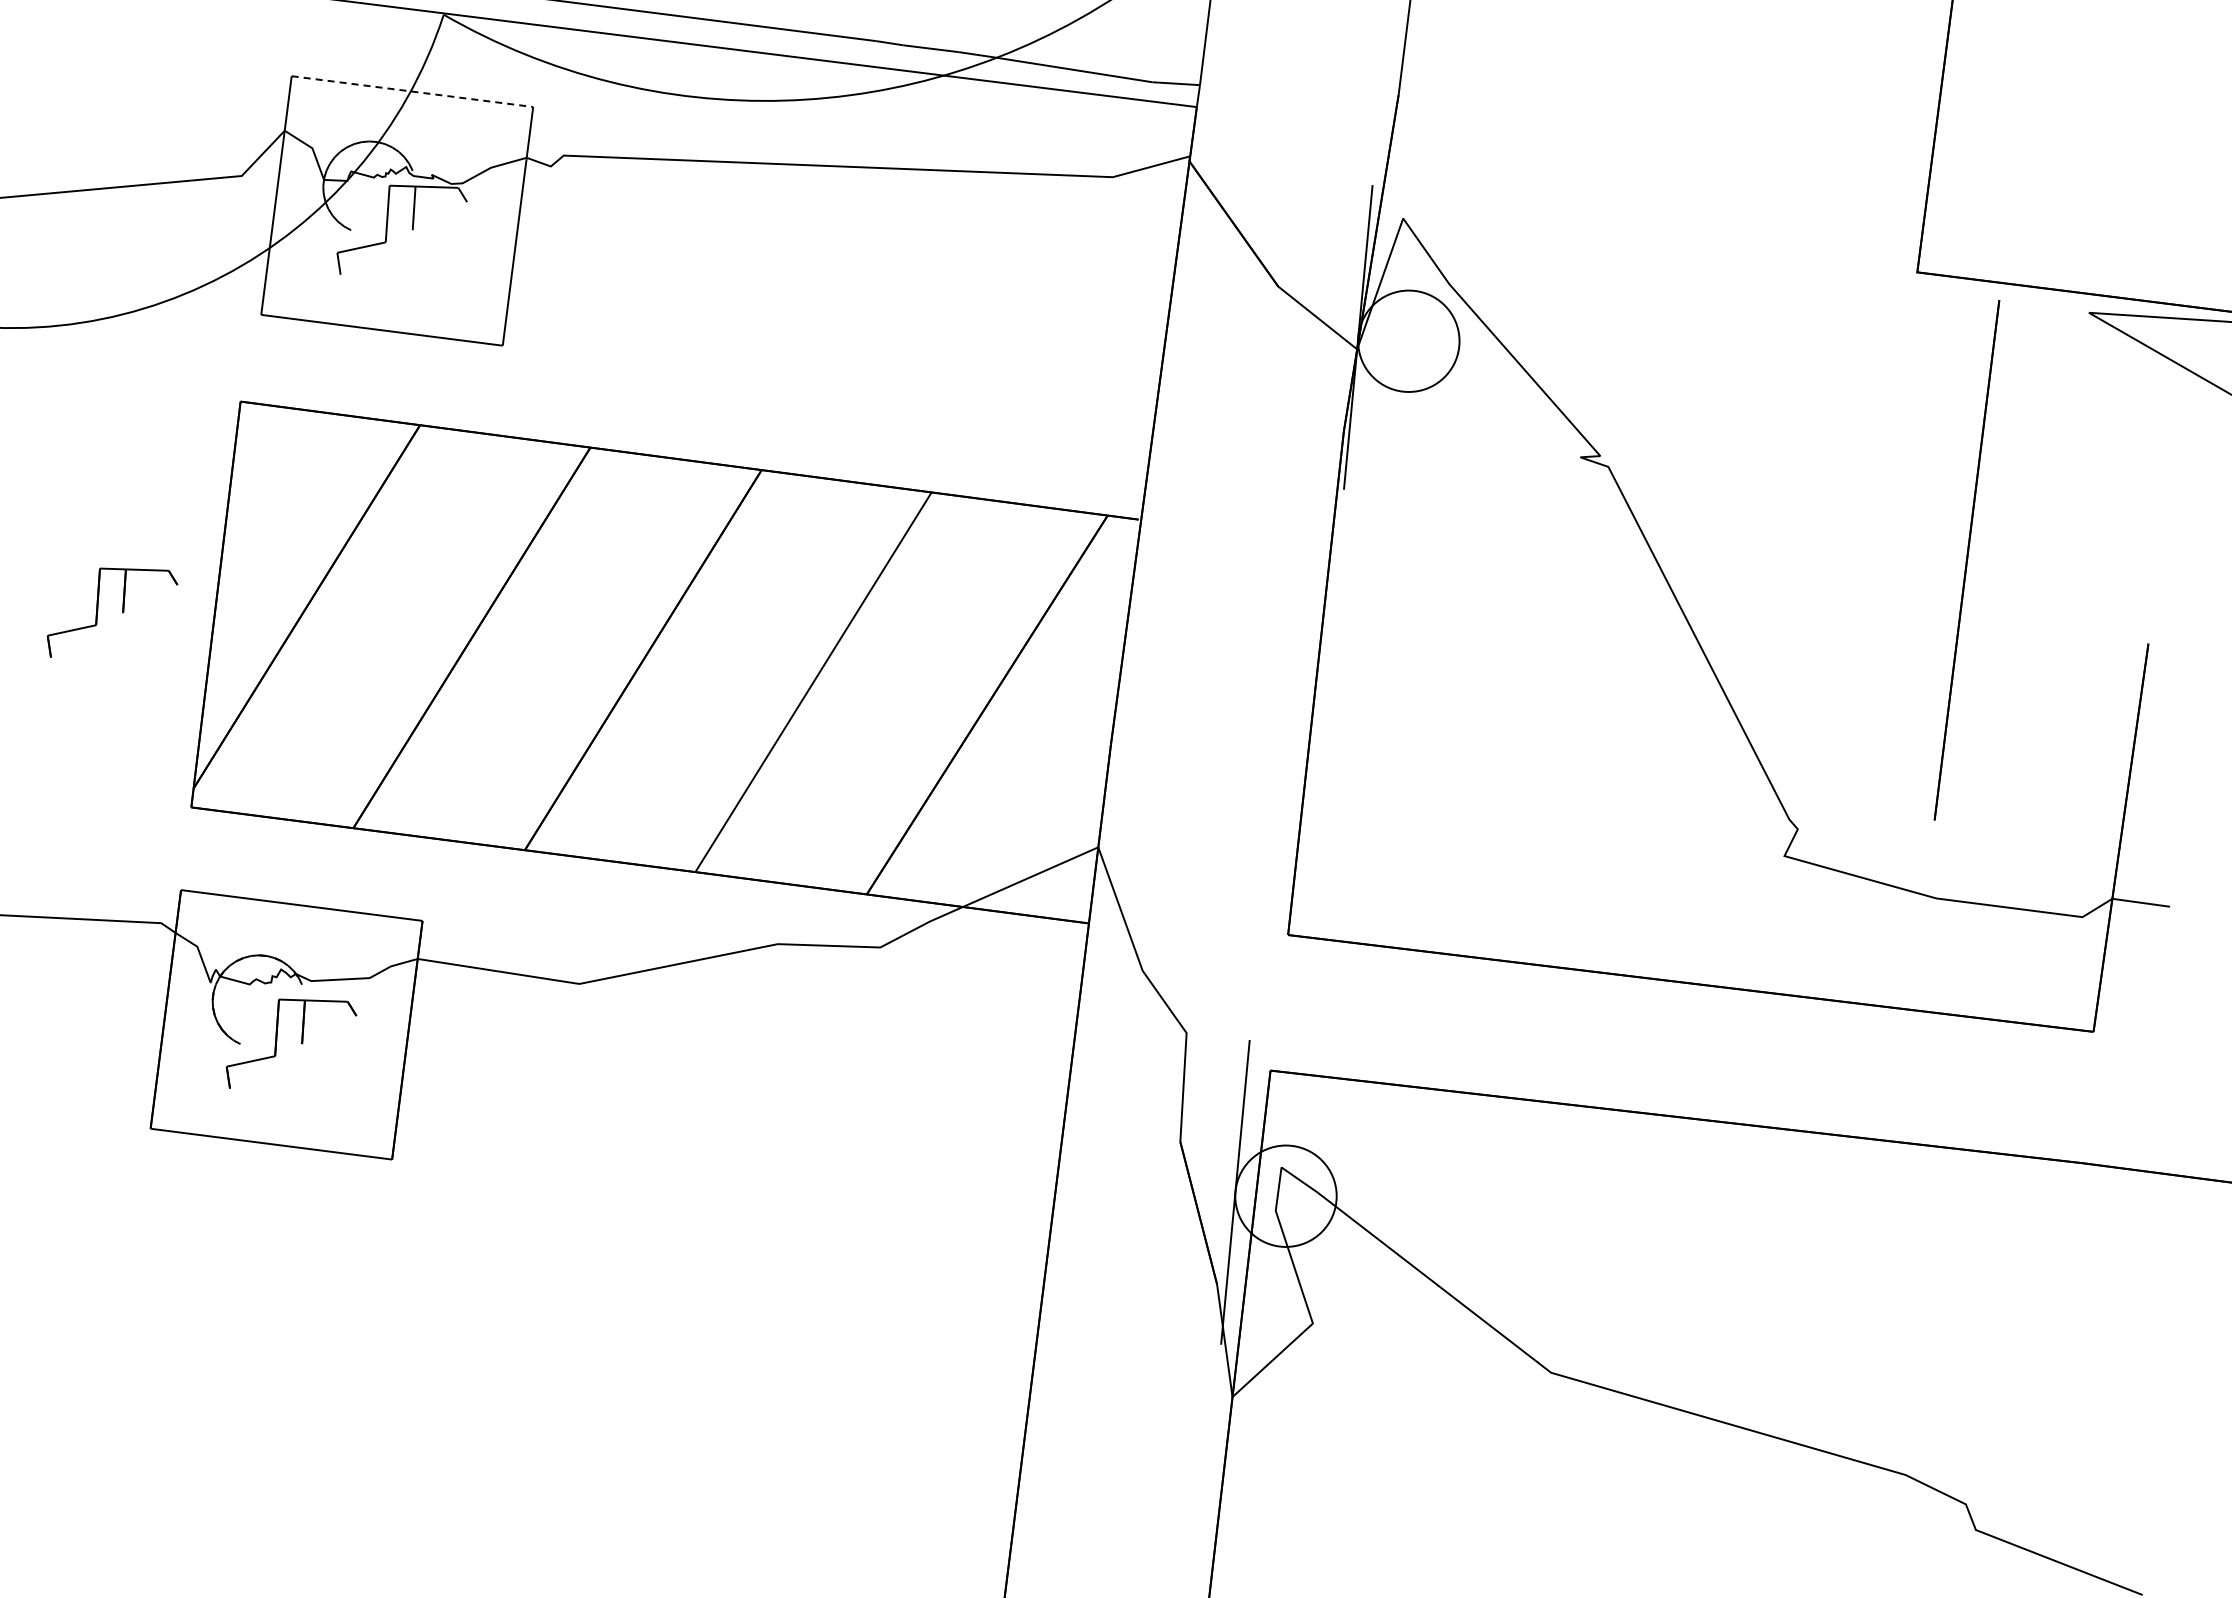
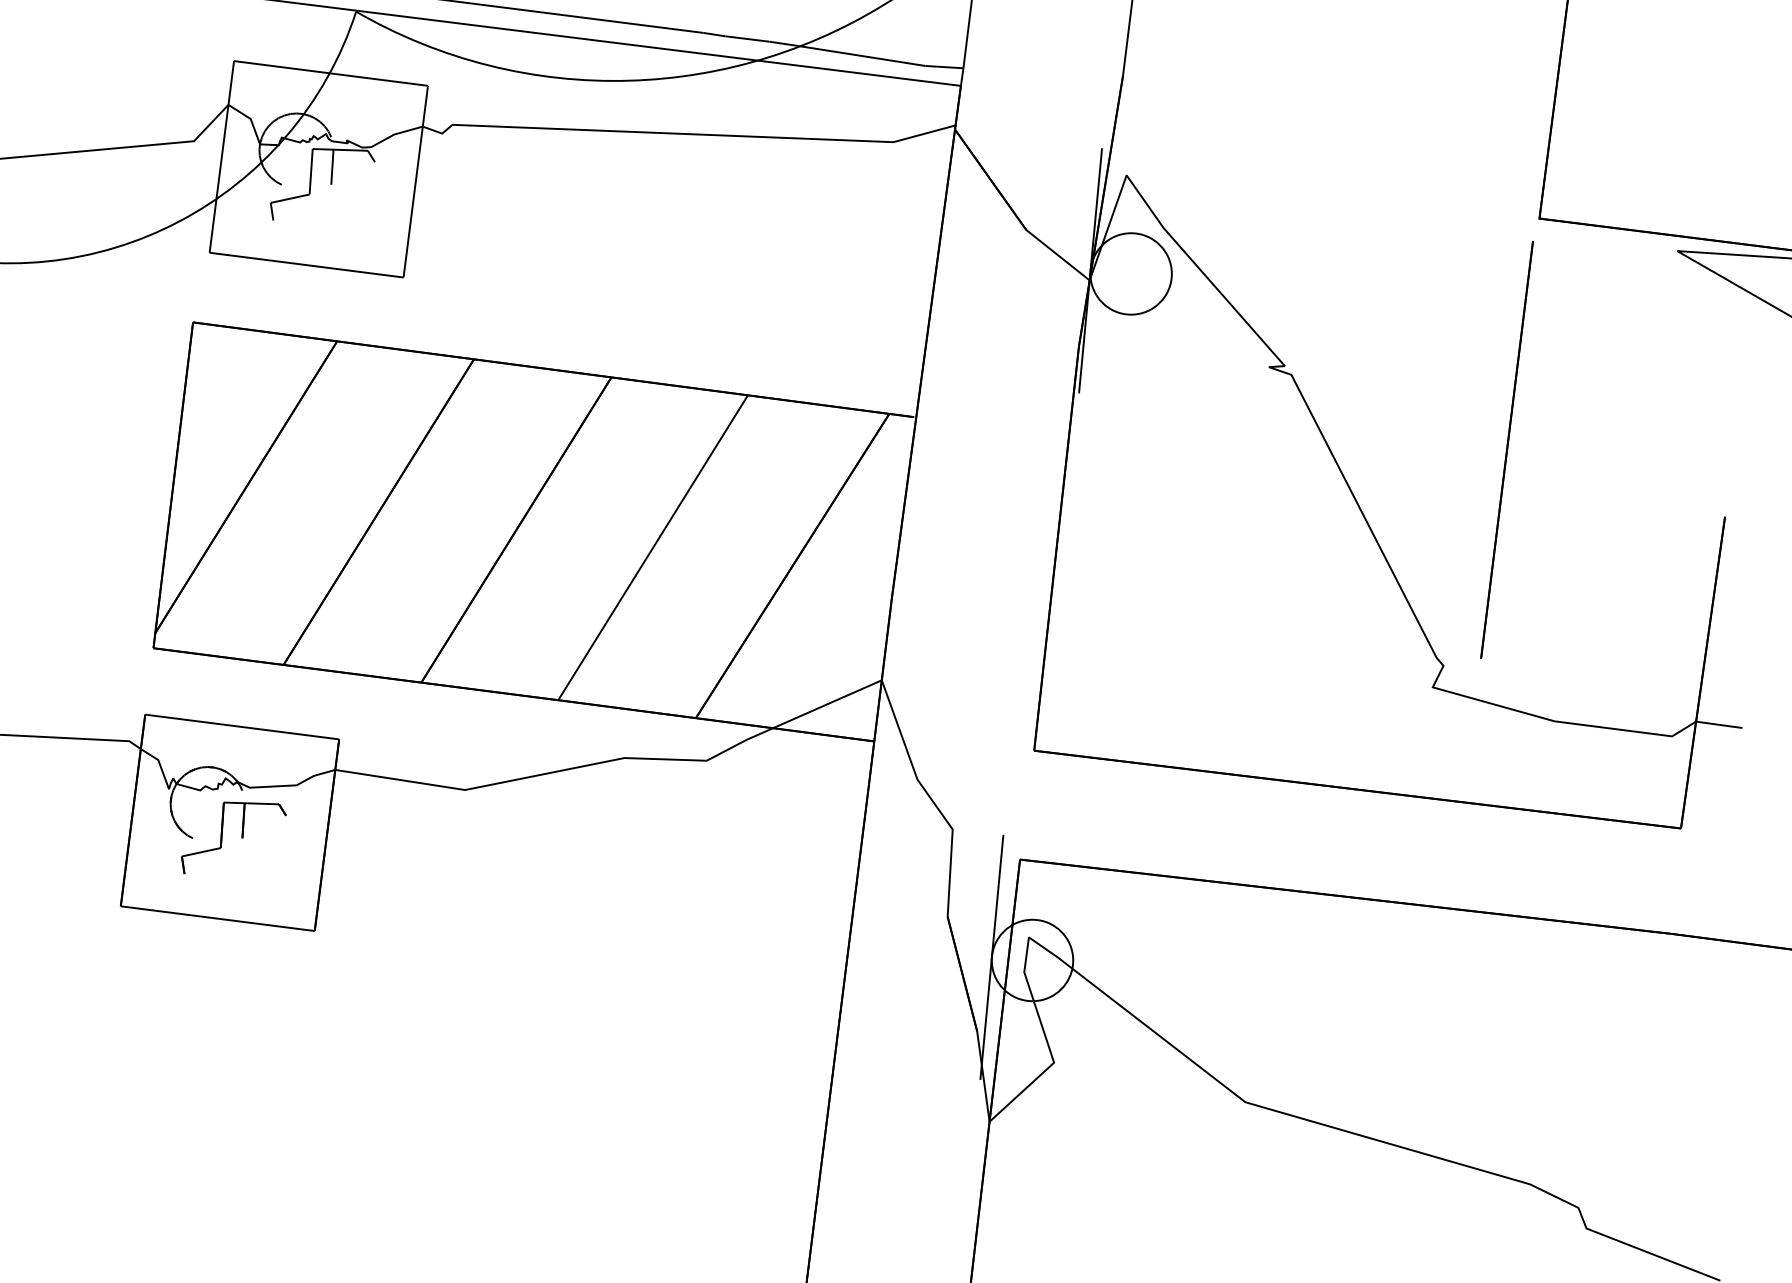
line: (412, 91) -> (331, 73), dashed -> solid
line: (1966, 560) -> (1506, 449), moved
part: (122, 612) -> (98, 491), removed

